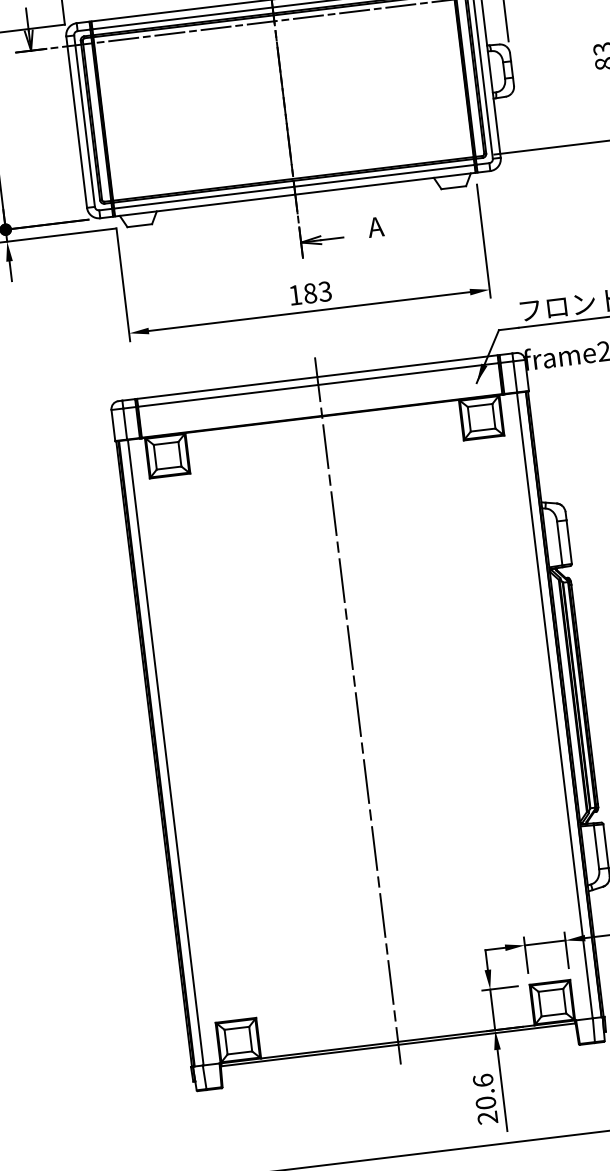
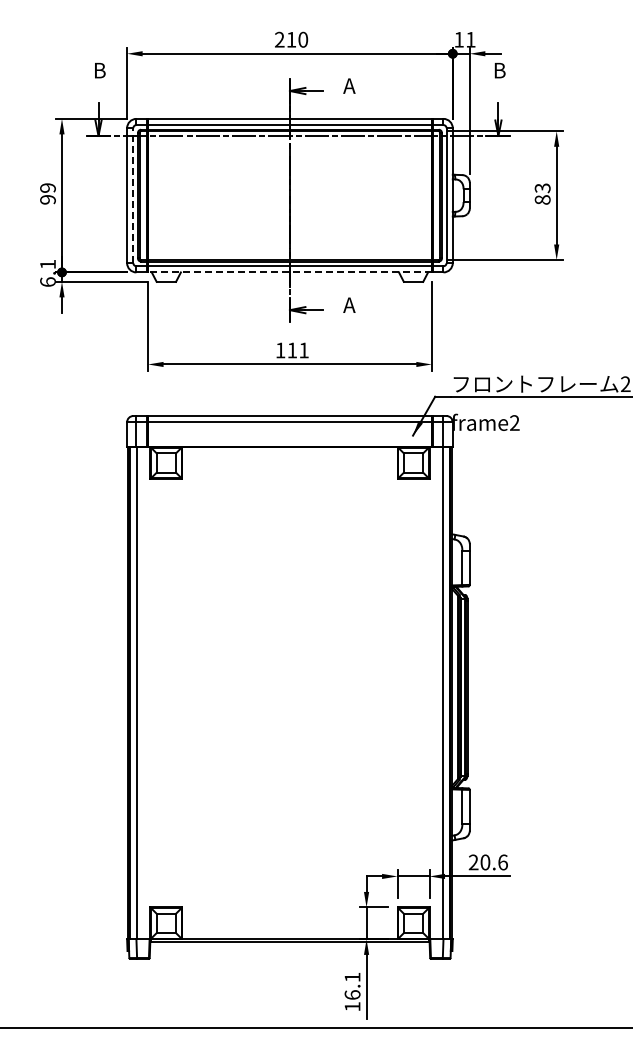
line: (84, 120) -> (133, 195), solid -> dashed
line: (294, 194) -> (289, 272), solid -> dashed
text: (316, 292) -> (297, 350), 183 -> 111
line: (357, 710) -> (289, 678), removed
text: (485, 1098) -> (352, 991), 20.6 -> 16.1

